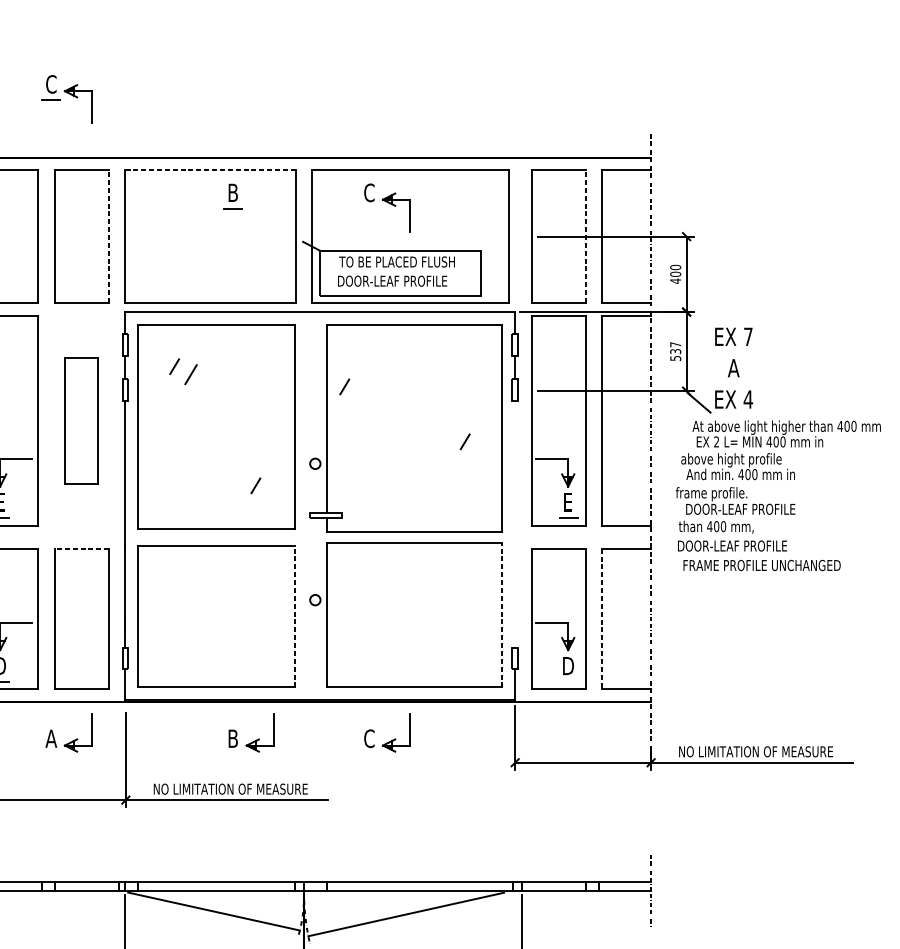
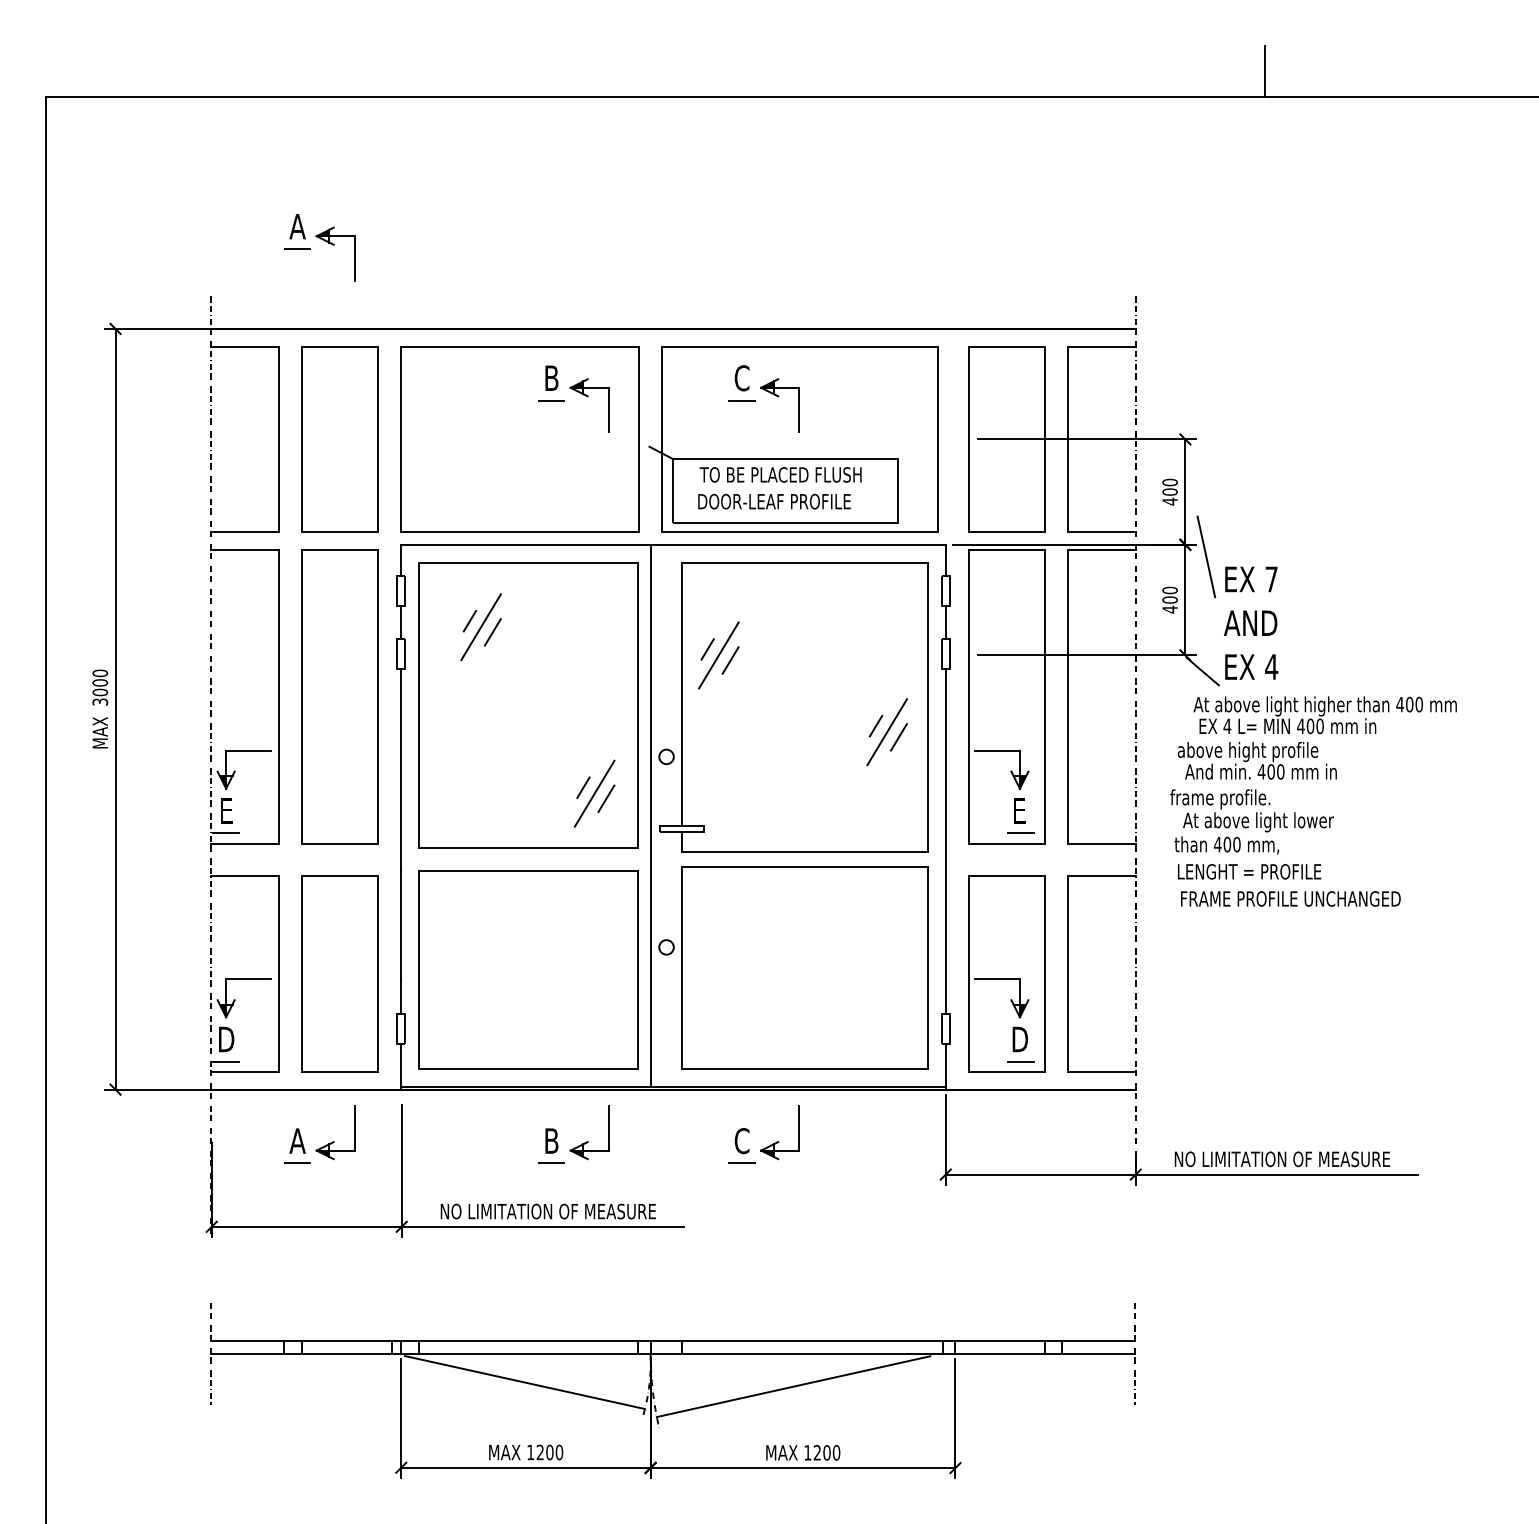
text: (51, 84) -> (297, 226), C -> A
line: (210, 170) -> (520, 346), dashed -> solid
part: (259, 206) -> (588, 397), added
line: (368, 208) -> (741, 400), added
line: (109, 236) -> (378, 439), dashed -> solid
line: (585, 236) -> (1044, 439), dashed -> solid
line: (701, 320) -> (1206, 556), added
text: (675, 351) -> (1169, 599), 537 -> 400
text: (733, 367) -> (1250, 622), A -> AND
line: (182, 371) -> (480, 627), added
line: (352, 391) -> (718, 655), added
line: (361, 394) -> (730, 660), added
part: (81, 420) -> (339, 696), size x1.67
text: (716, 441) -> (1227, 725), 2 -> 4
line: (473, 446) -> (887, 732), added
line: (481, 449) -> (898, 737), added
line: (263, 490) -> (594, 793), added
line: (272, 493) -> (606, 798), added
line: (303, 505) -> (650, 815), added
text: (740, 510) -> (1260, 822), DOOR-LEAF PROFILE -> At above light lower
line: (514, 524) -> (945, 841), added
text: (732, 545) -> (1249, 871), DOOR-LEAF PROFILE -> LENGHT = PROFILE
line: (81, 548) -> (339, 875), dashed -> solid
line: (294, 615) -> (637, 969), dashed -> solid
line: (502, 615) -> (928, 968), dashed -> solid
line: (602, 619) -> (1067, 974), dashed -> solid
line: (568, 681) -> (1020, 1061), added
line: (51, 754) -> (297, 1163), added
line: (233, 754) -> (551, 1163), added
line: (368, 754) -> (741, 1163), added

